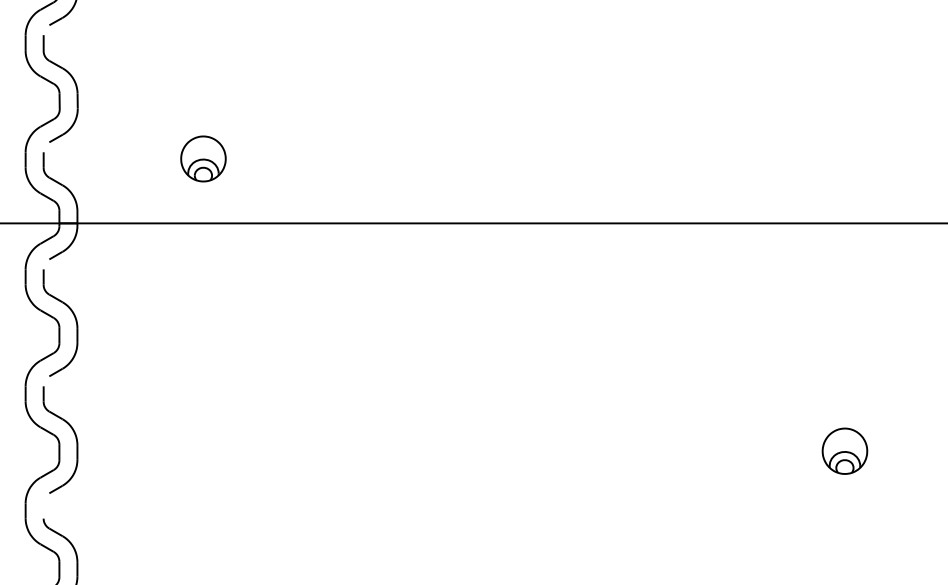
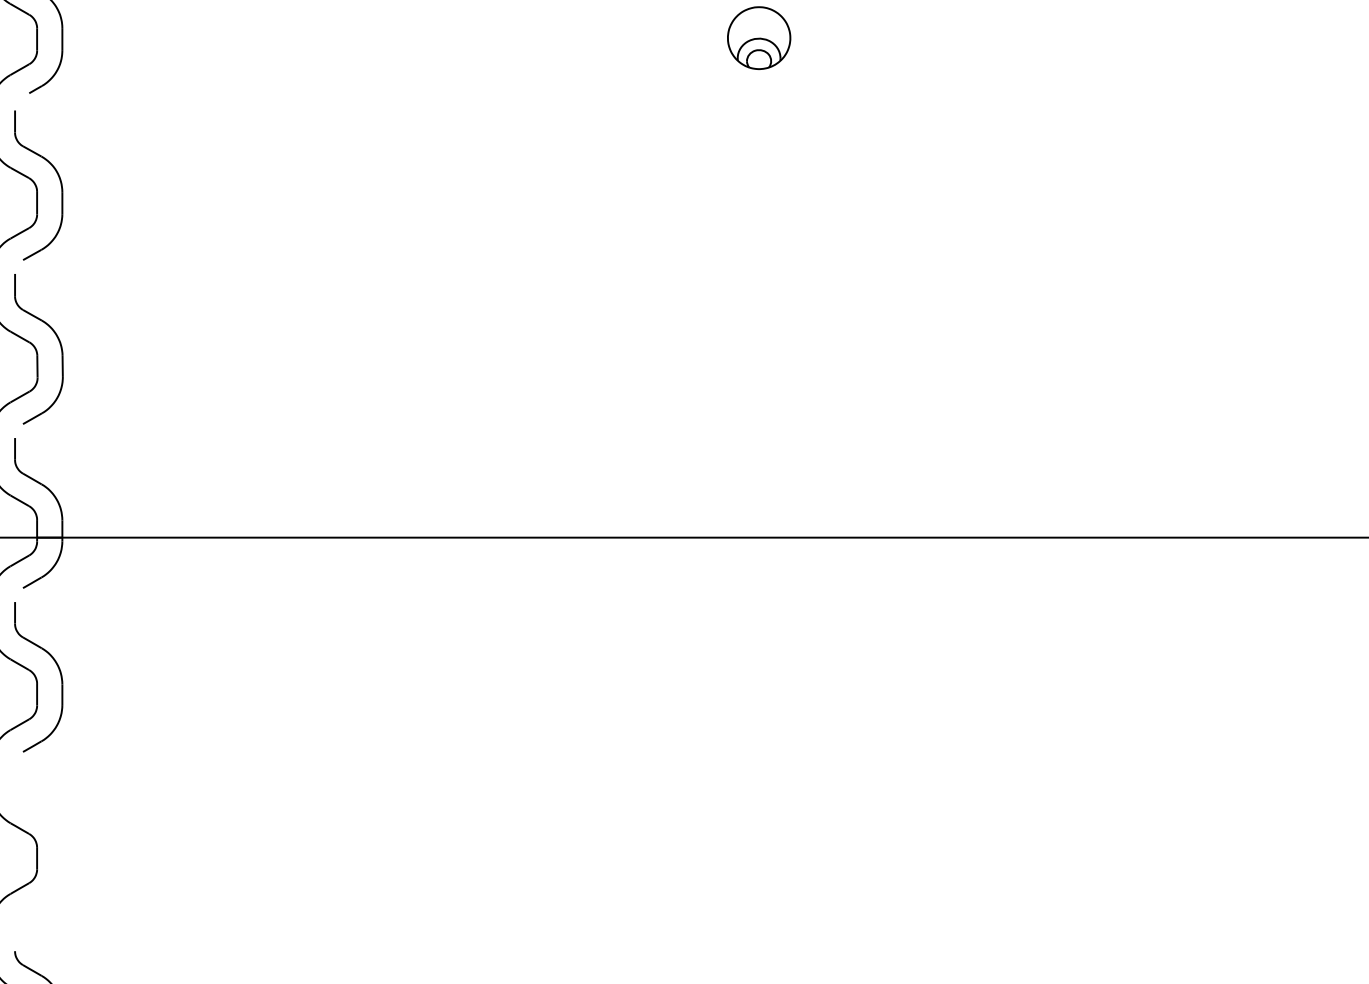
part: (203, 159) -> (238, 447), removed
part: (73, 433) -> (57, 831), removed
part: (844, 451) -> (1137, 856), removed

